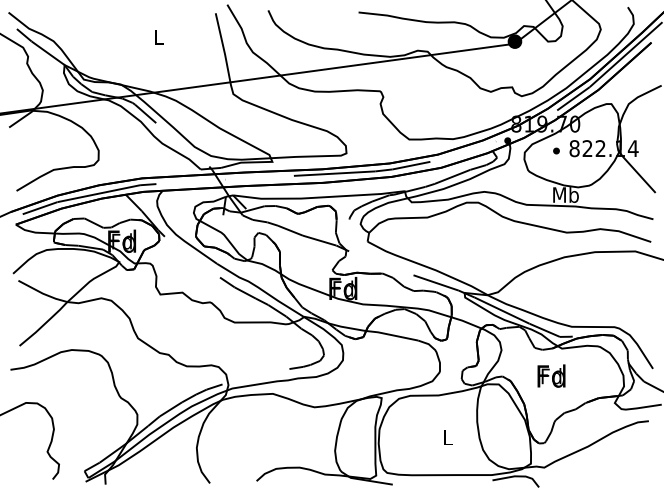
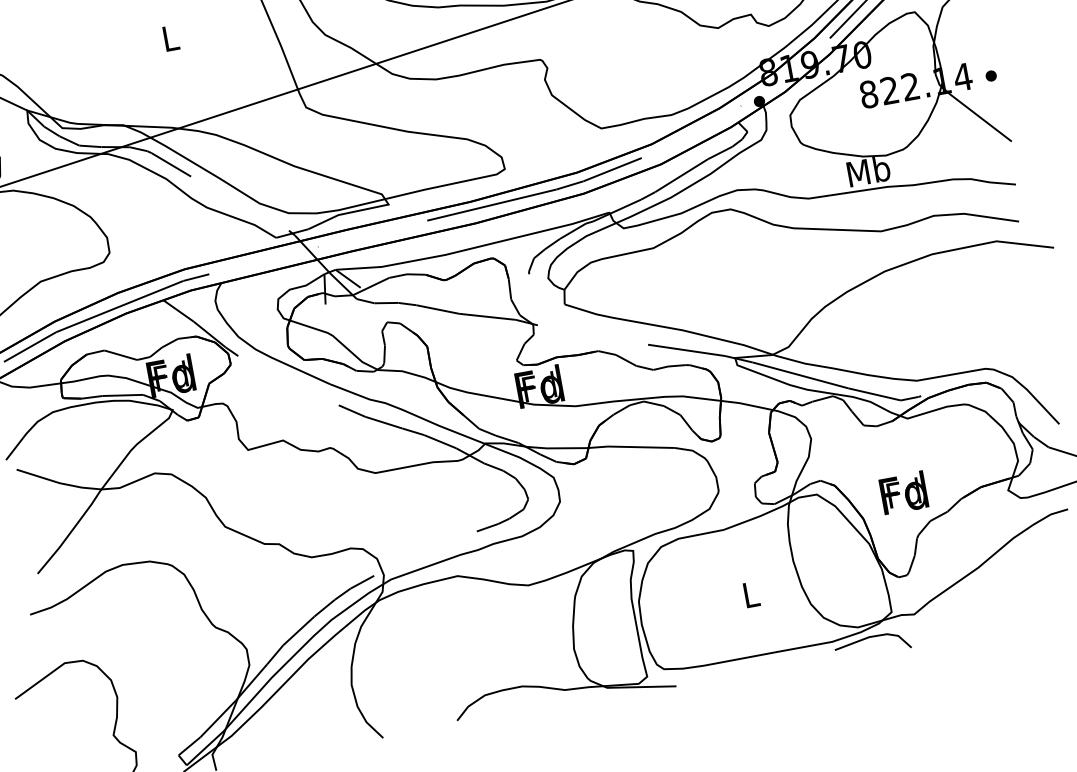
part: (556, 150) -> (991, 75), moved
text: (551, 375) -> (903, 491), moved

